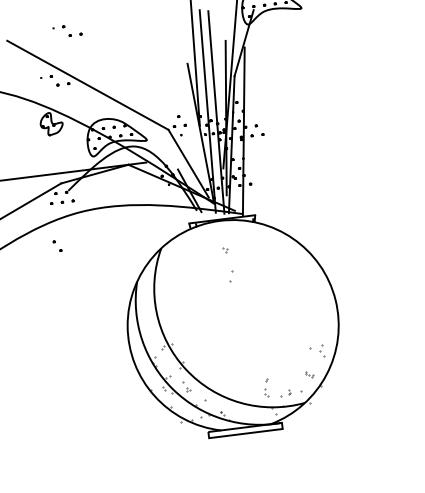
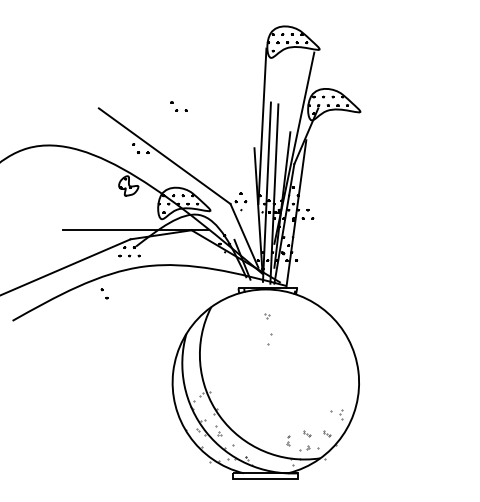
part: (71, 30) -> (178, 106), moved
part: (57, 245) -> (104, 293), moved
part: (287, 376) -> (307, 433), added
part: (266, 387) -> (288, 440), size x0.6

